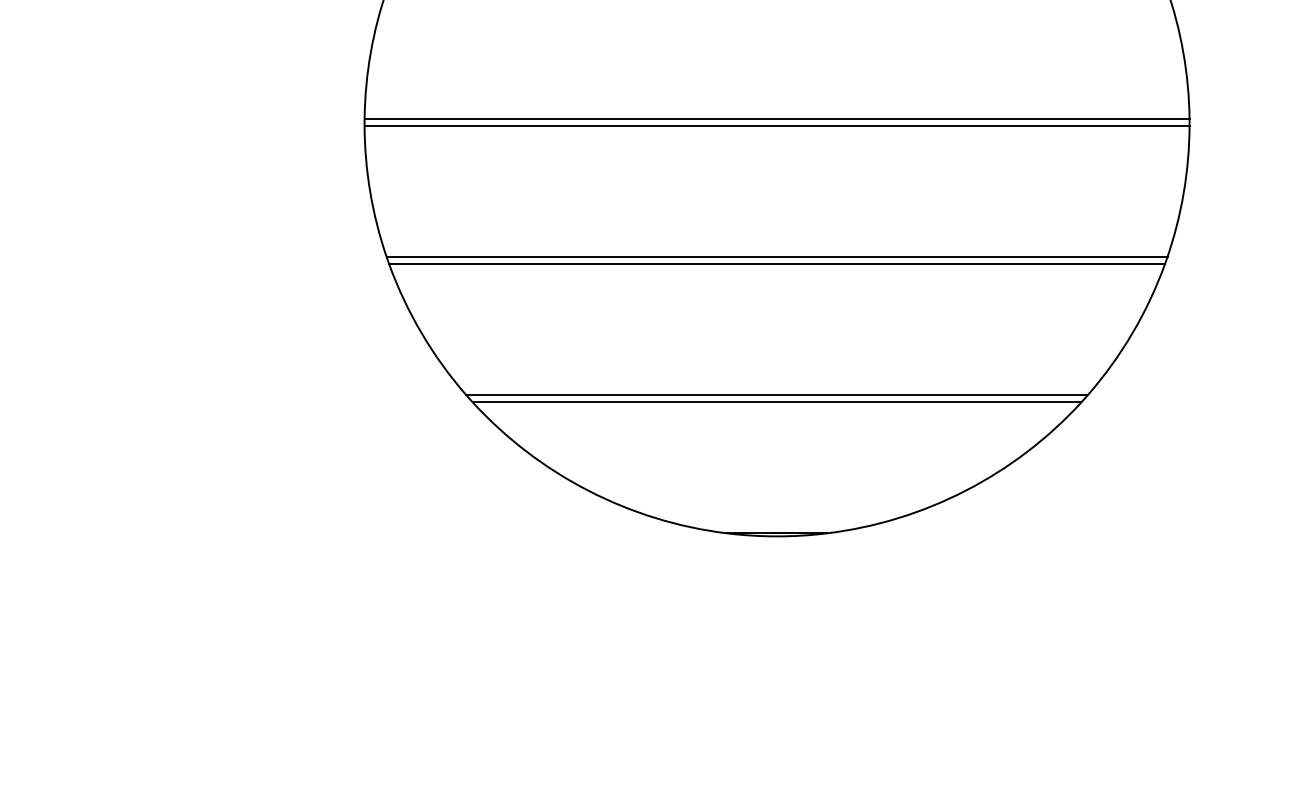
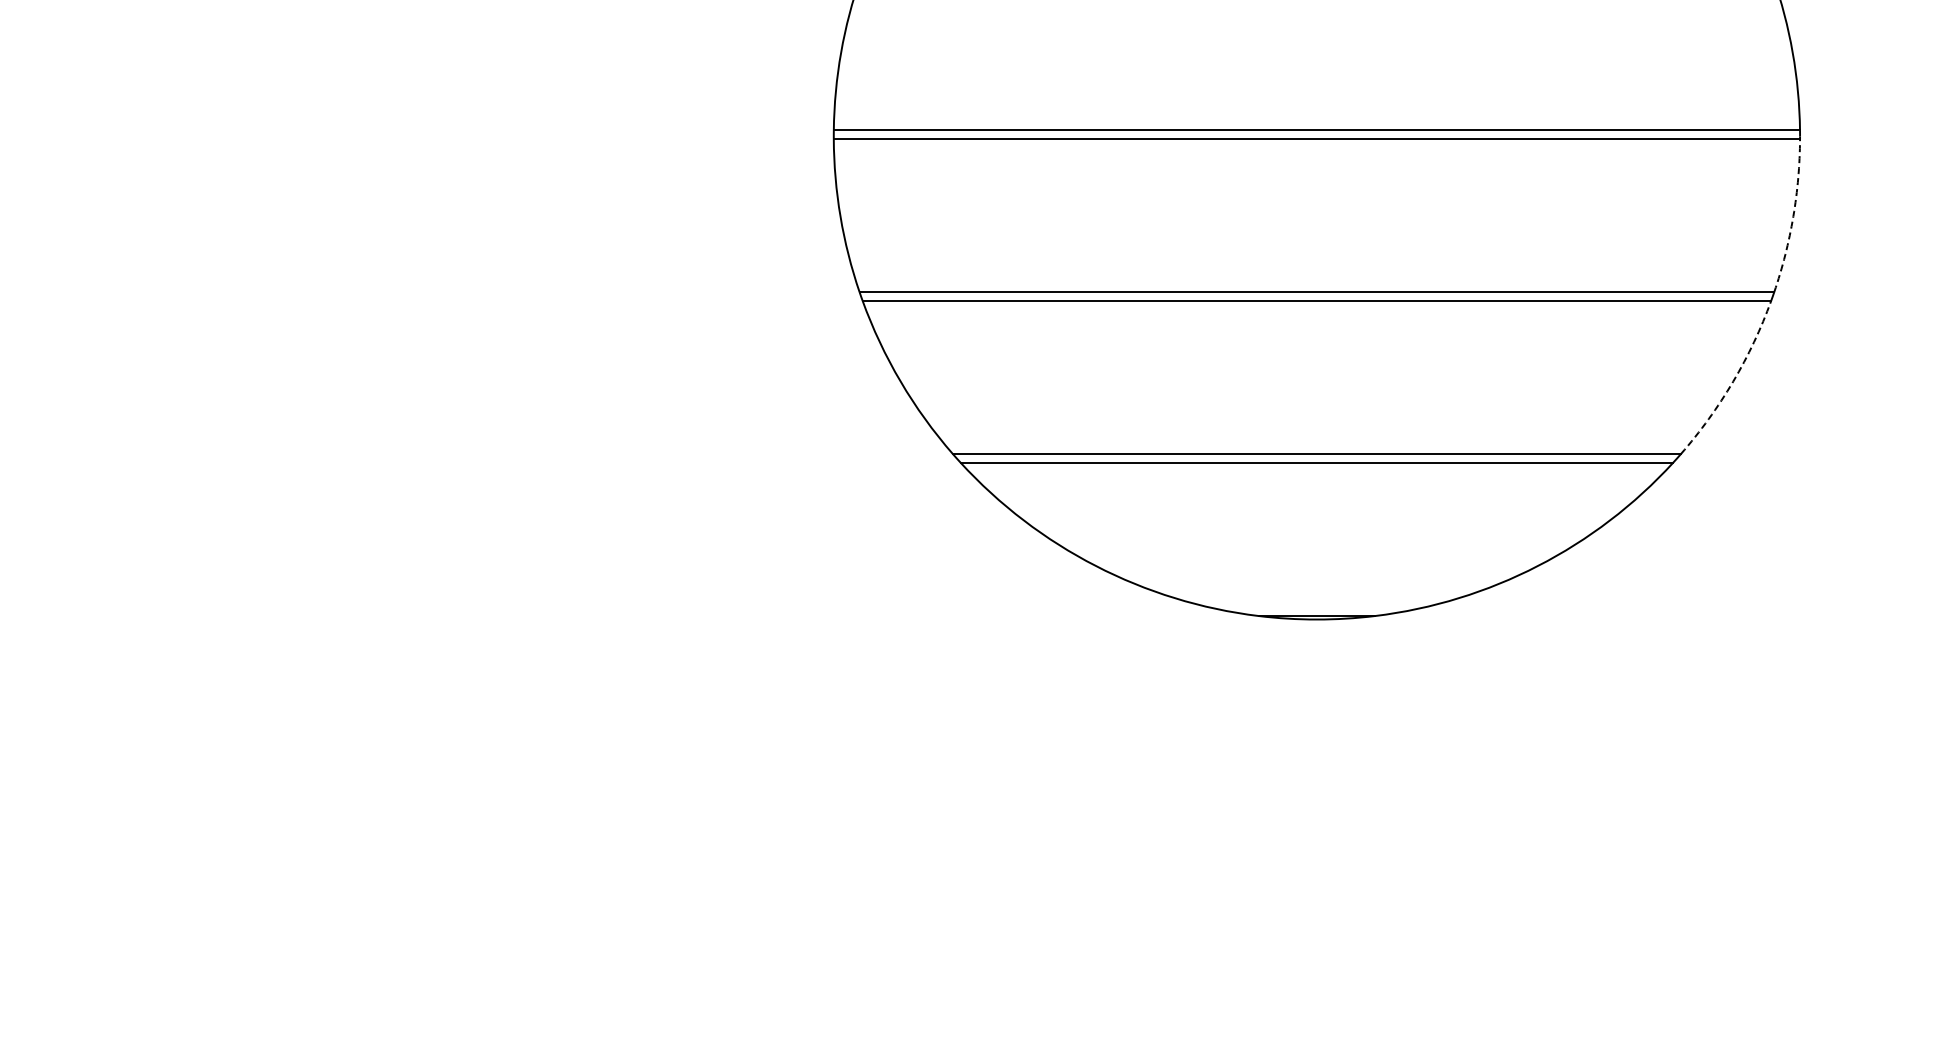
arc: (1183, 192) -> (1793, 216), solid -> dashed
arc: (1132, 333) -> (1733, 381), solid -> dashed

